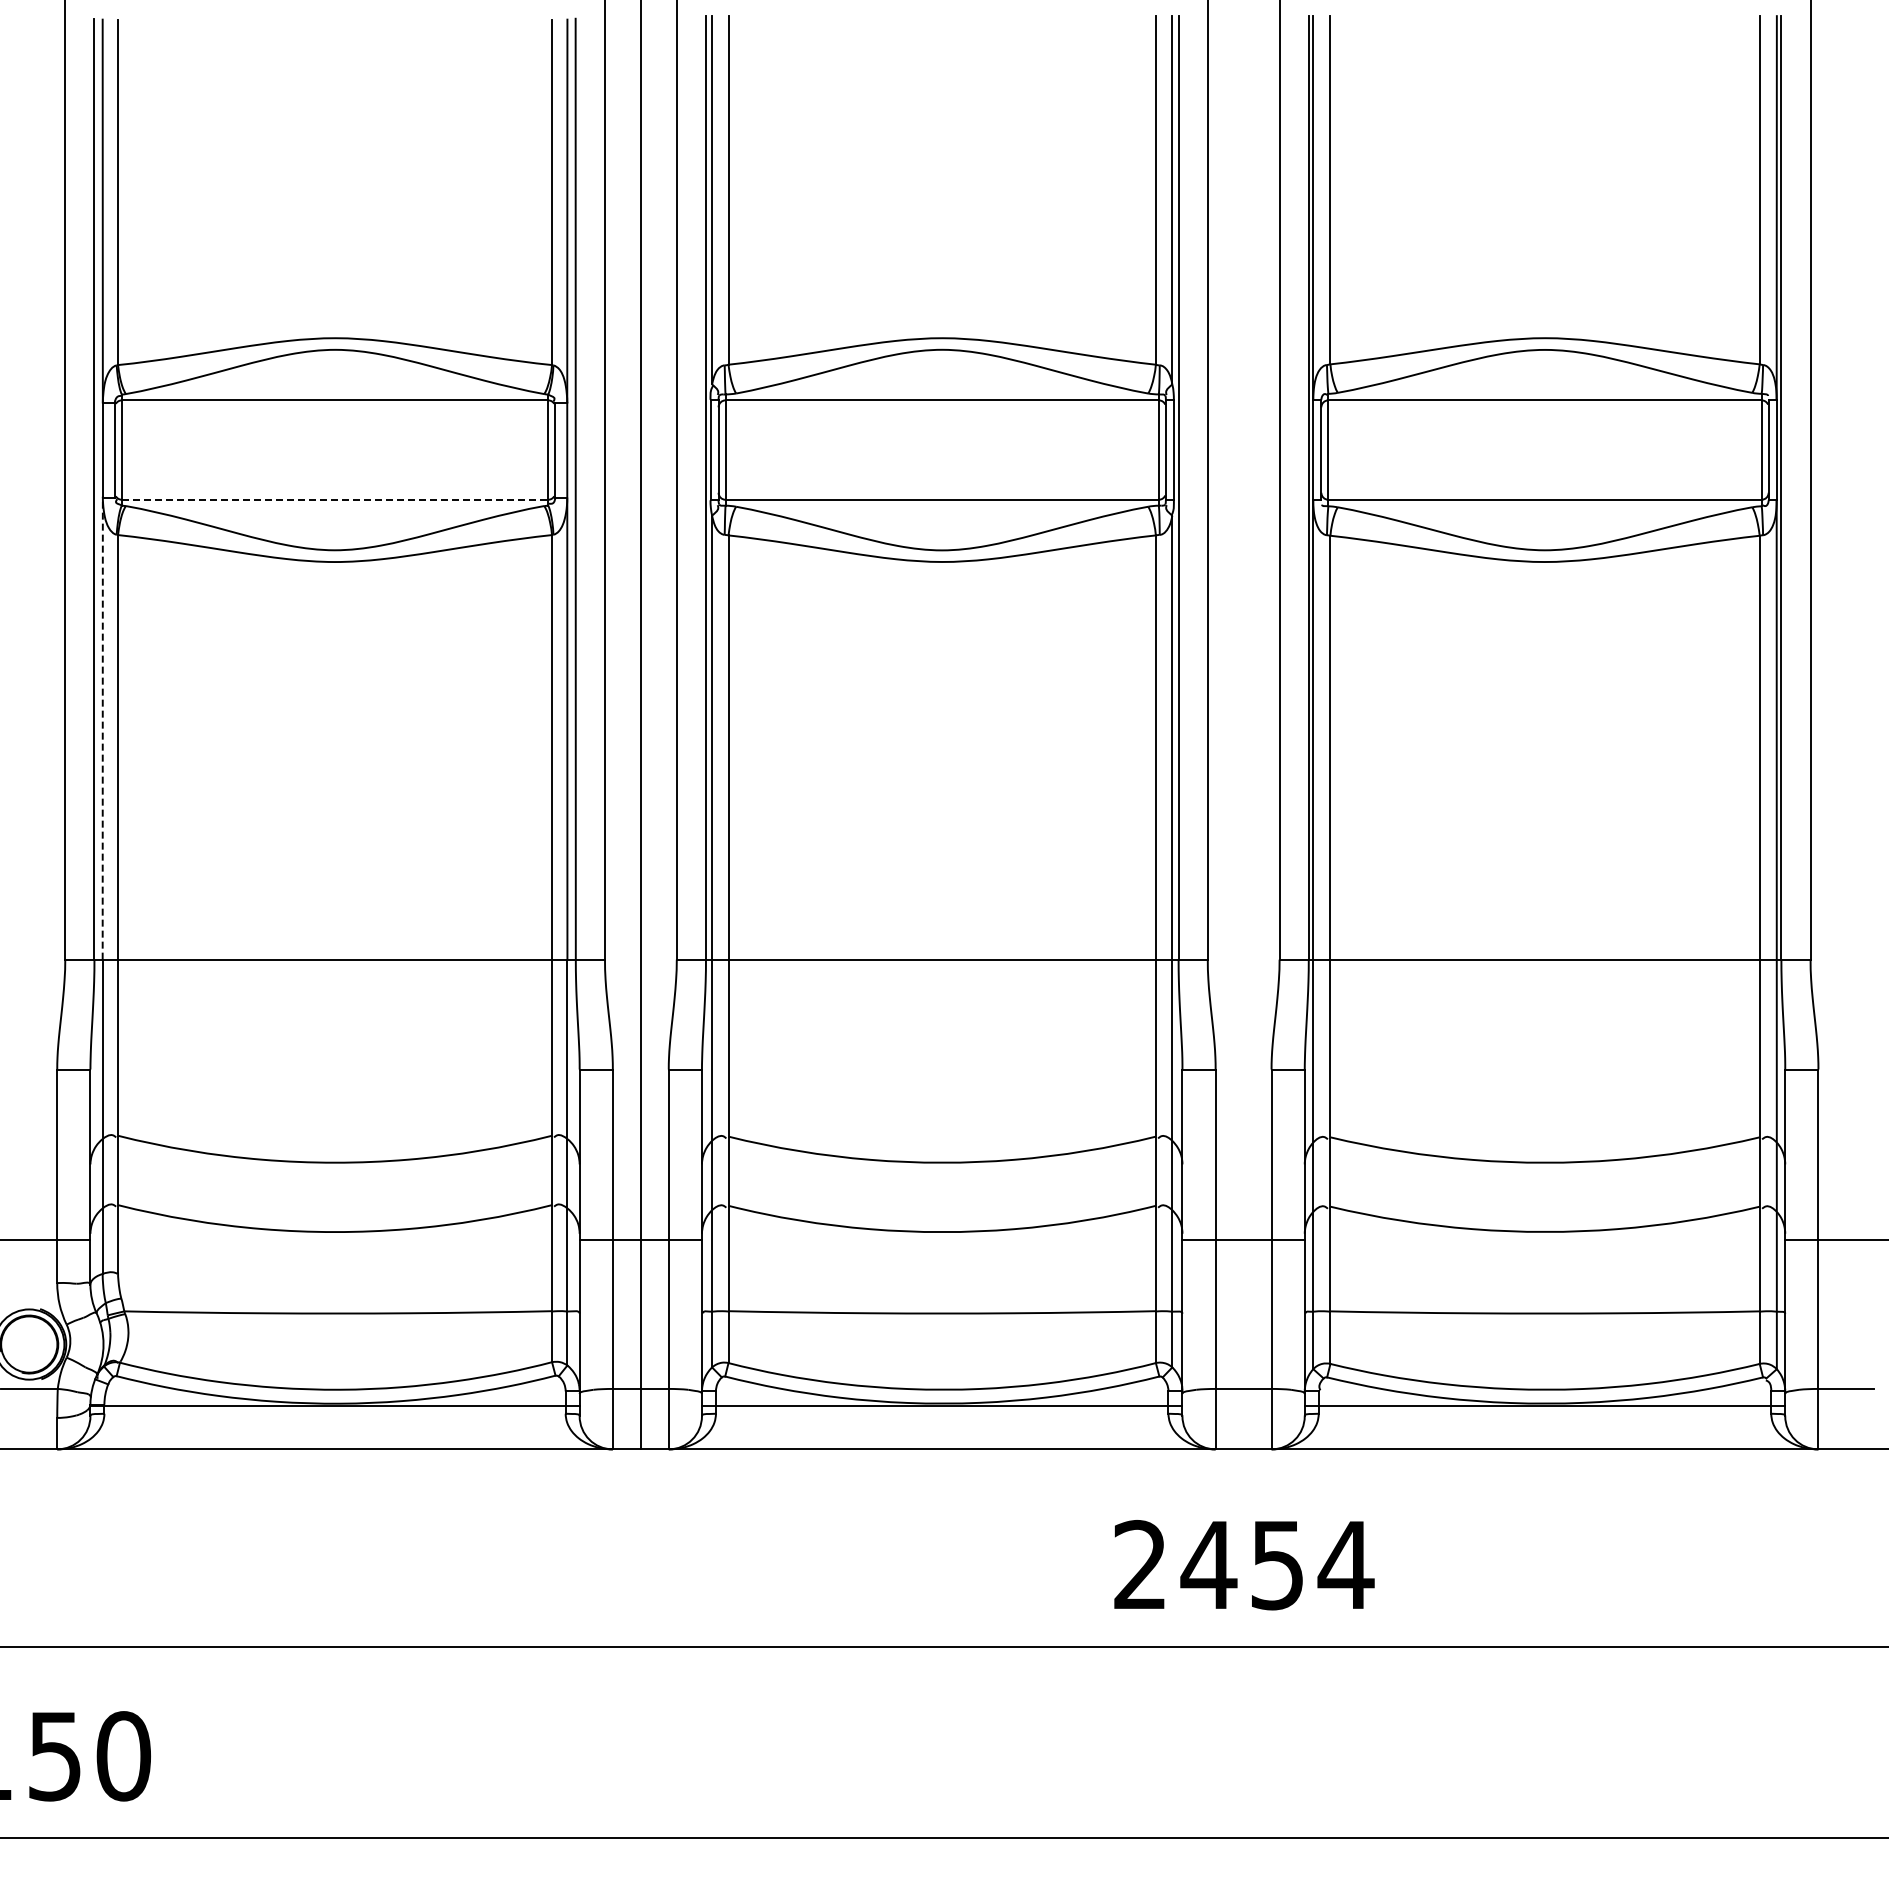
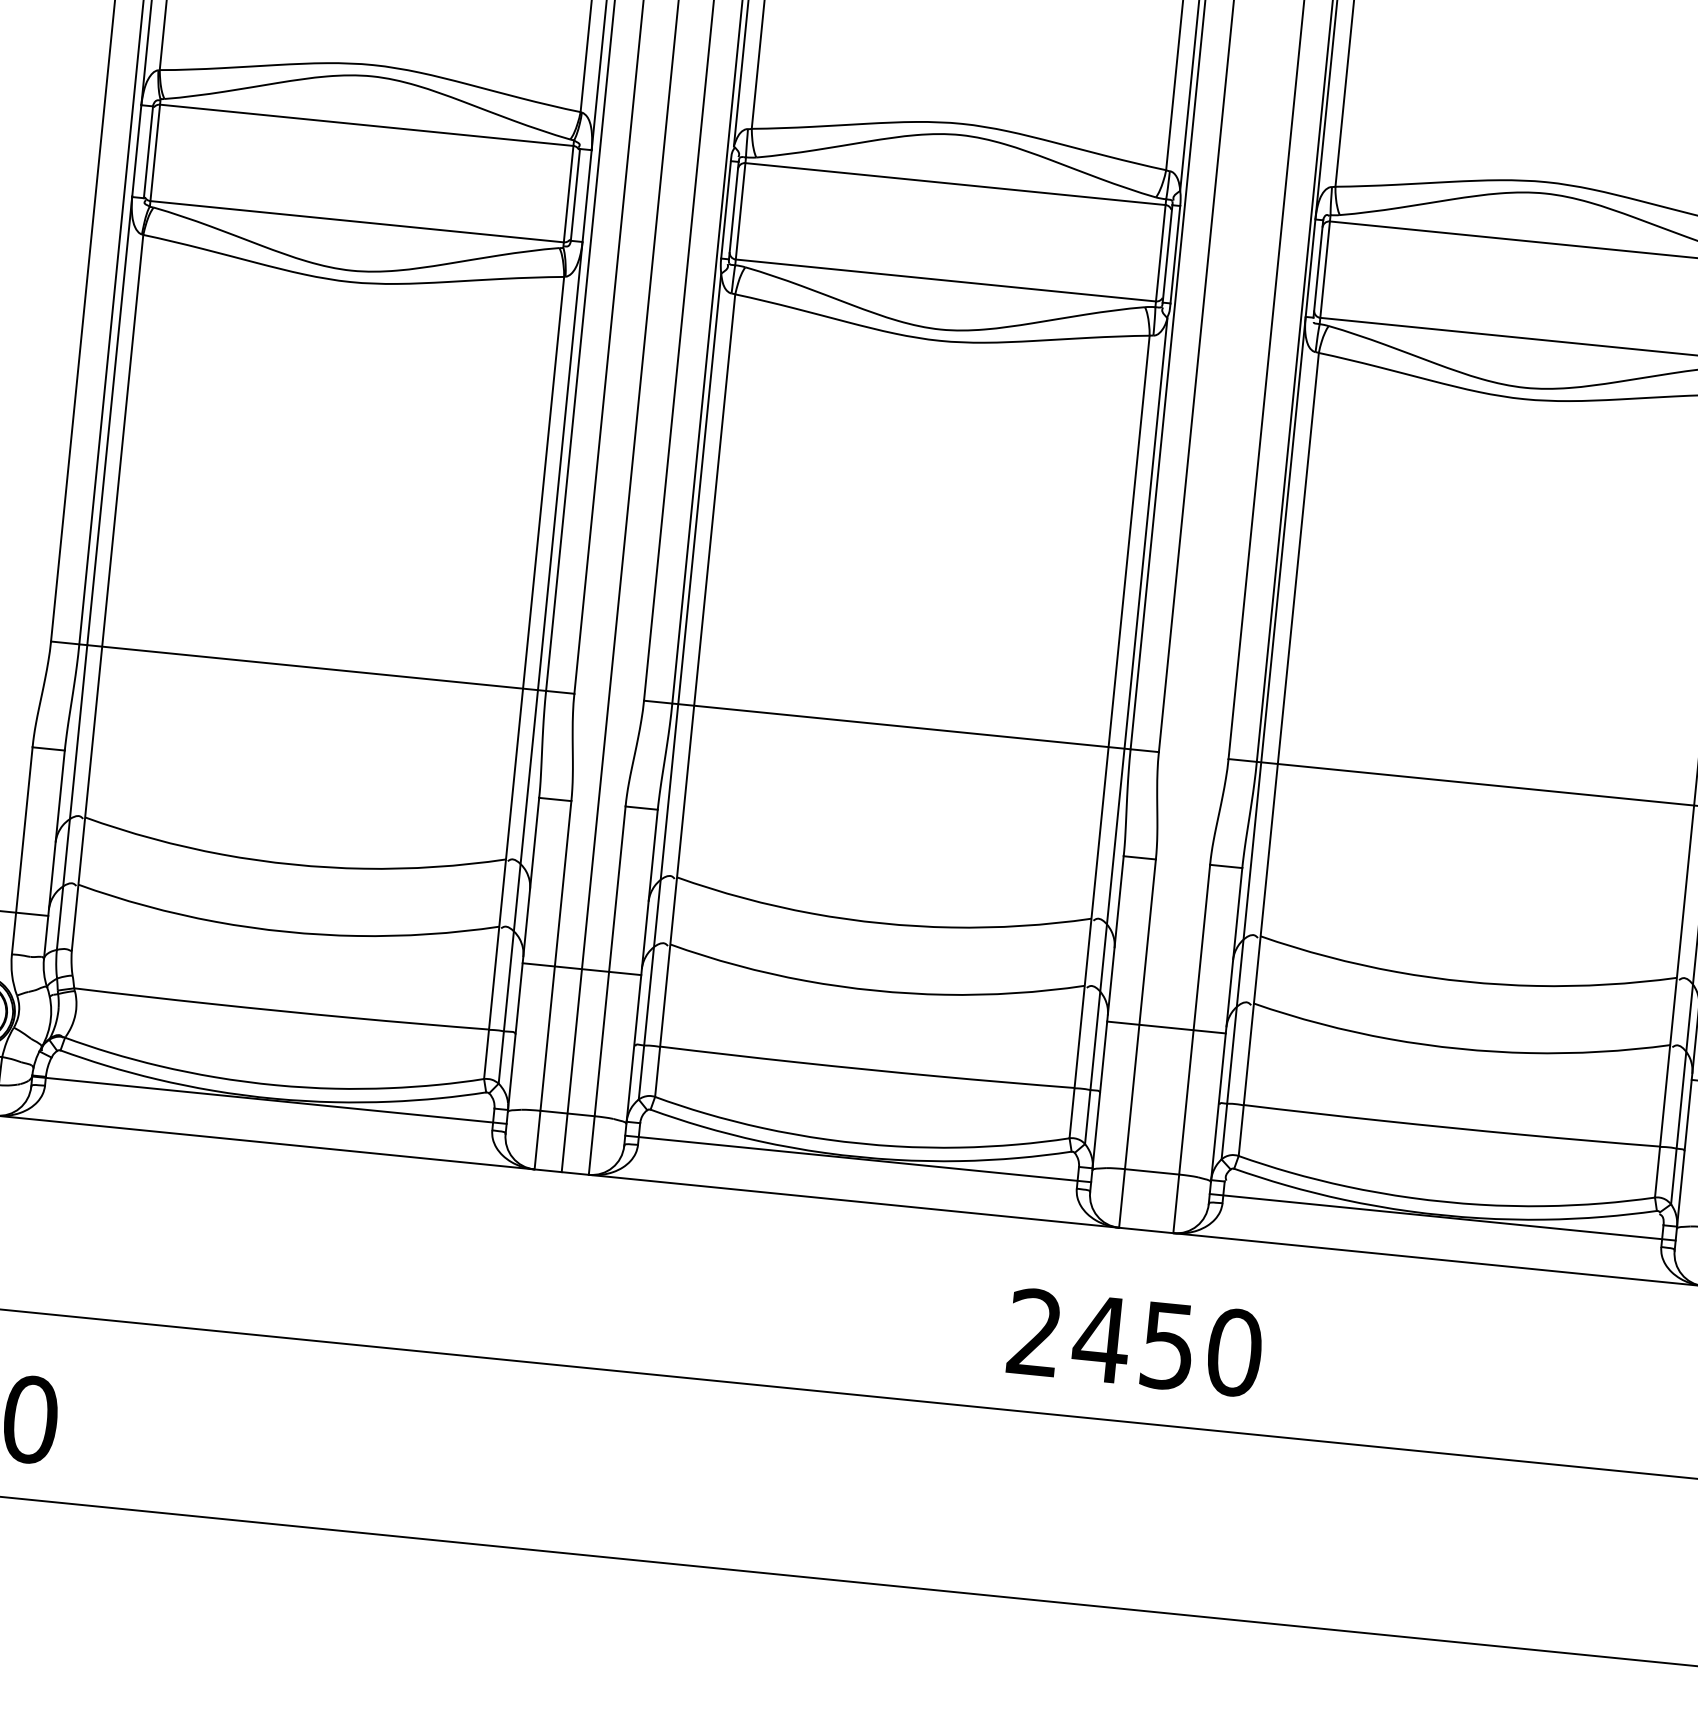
line: (335, 499) -> (357, 221), dashed -> solid
line: (102, 727) -> (109, 420), dashed -> solid
text: (1345, 1565) -> (1233, 1352), 2454 -> 2450

